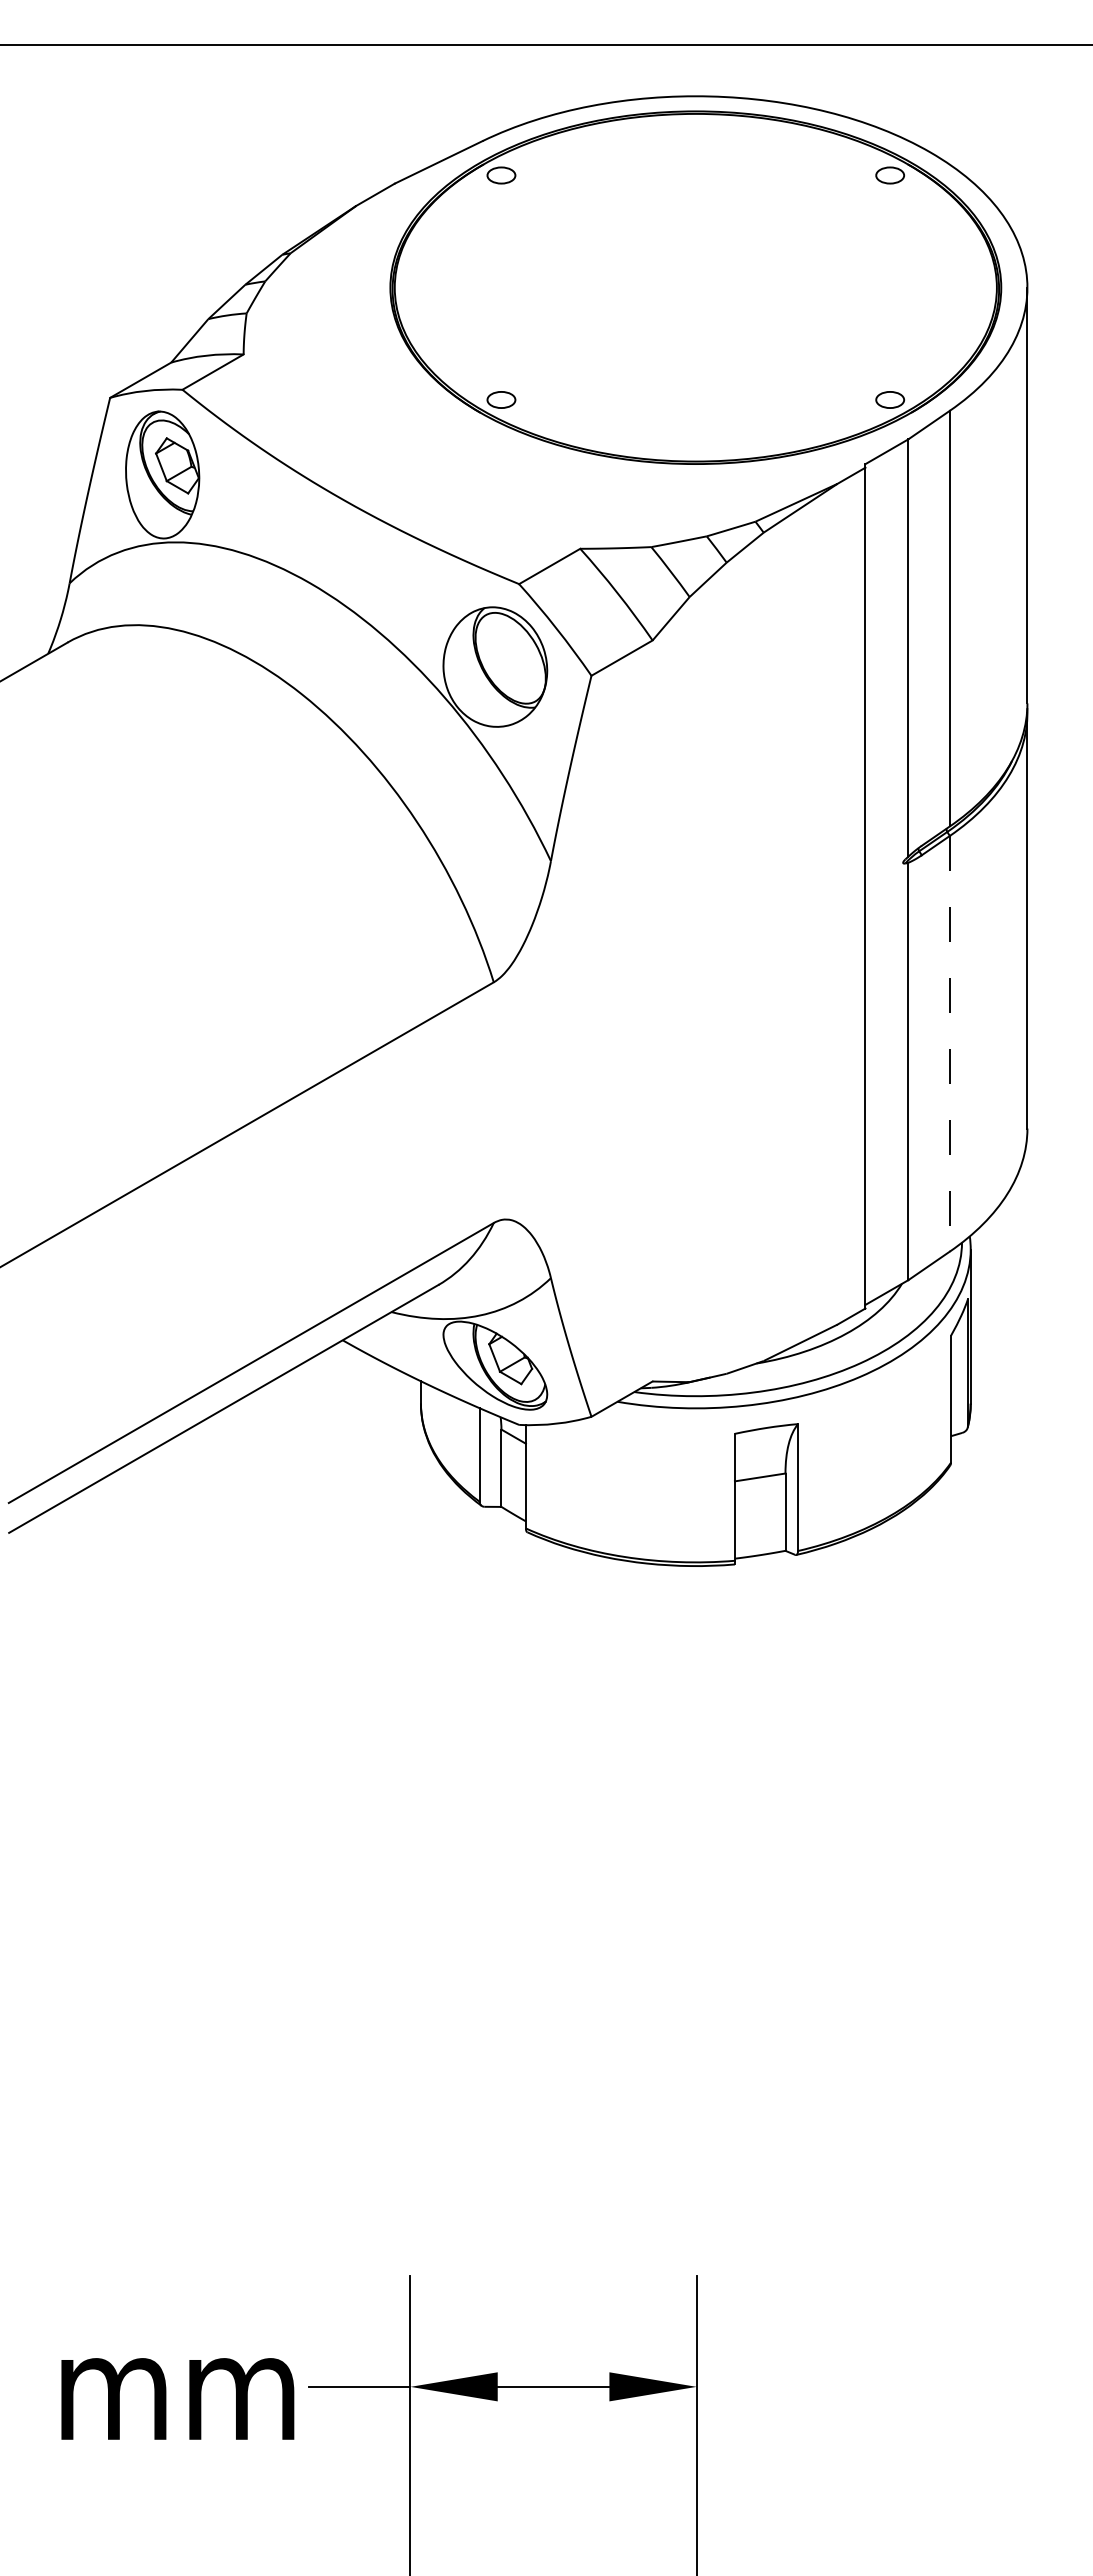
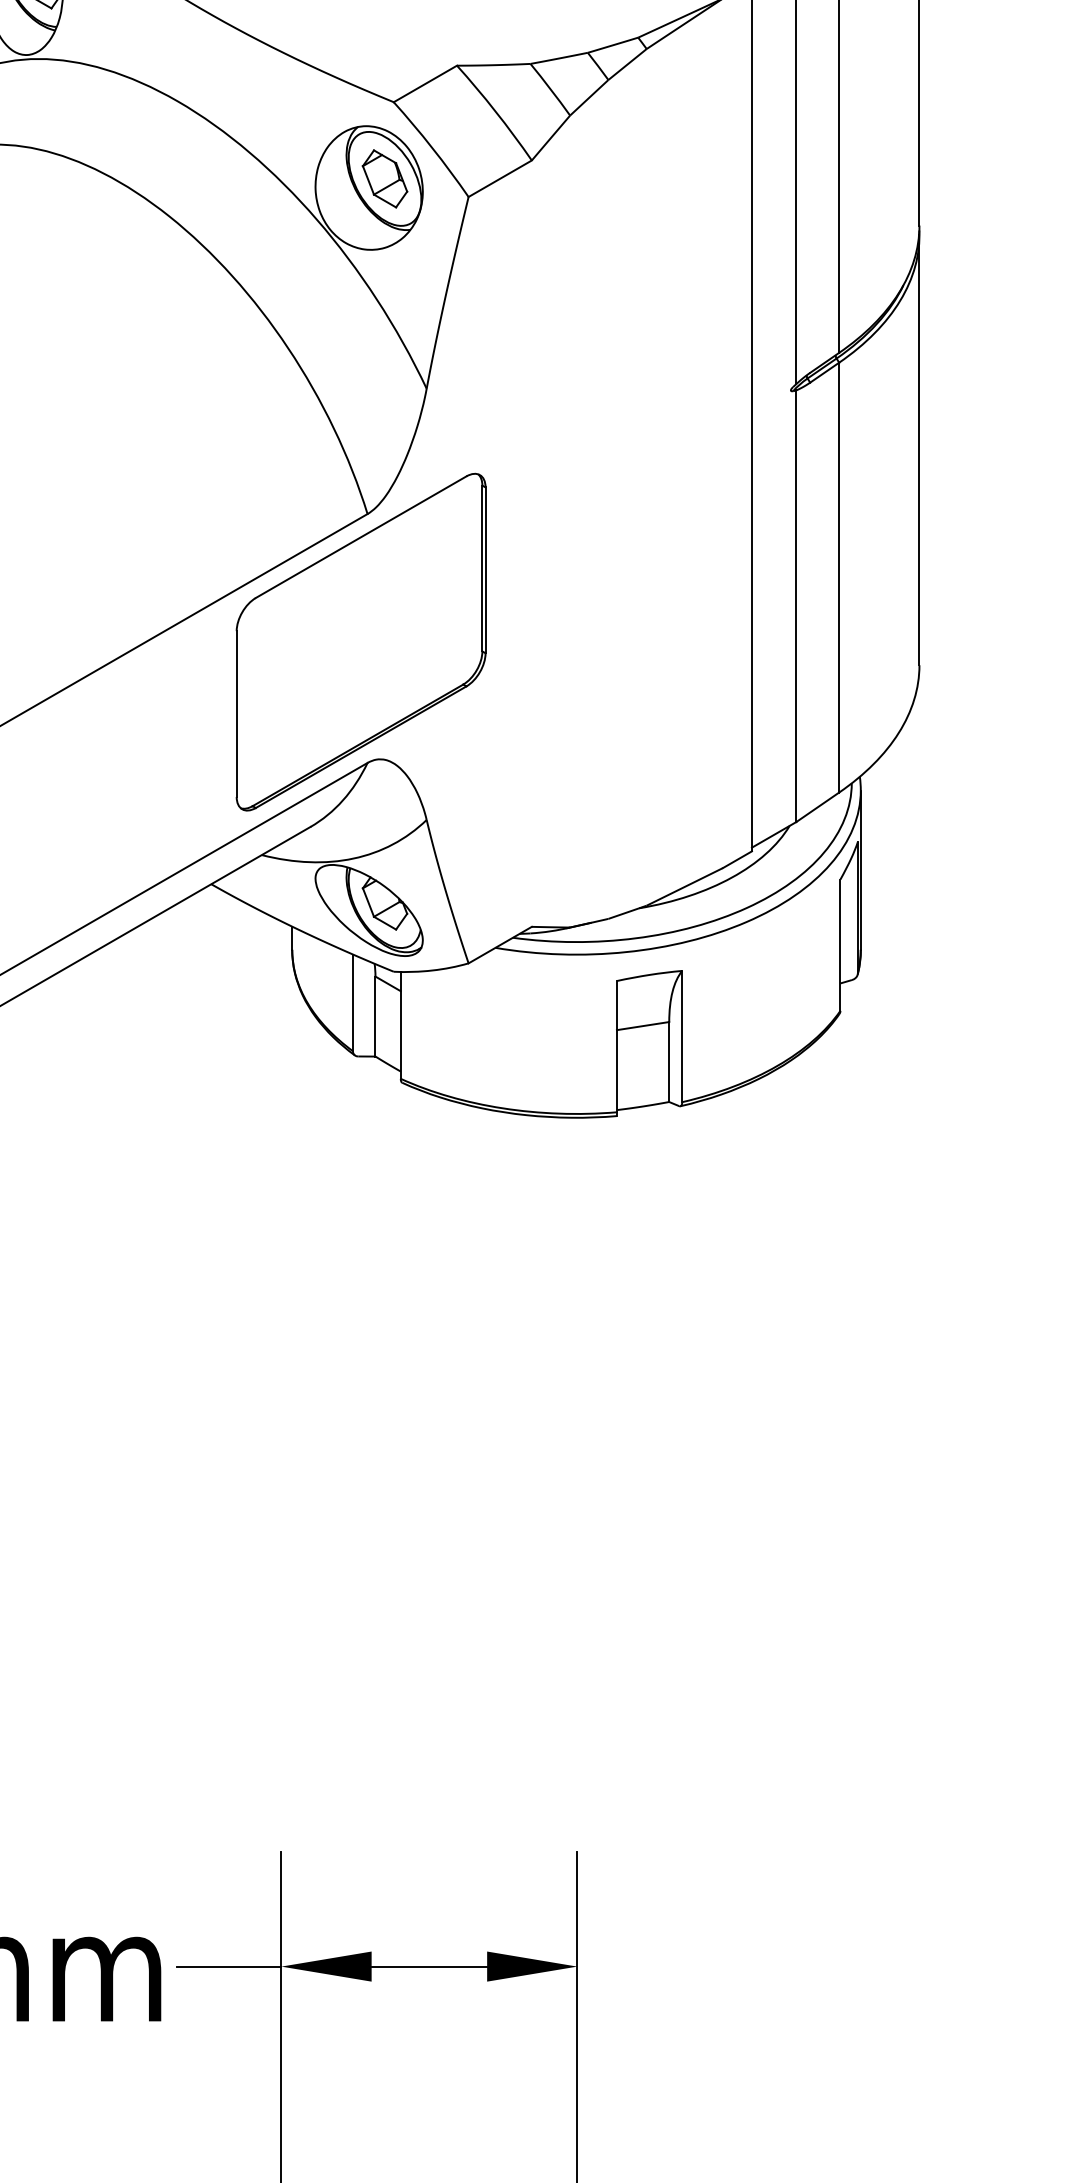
part: (510, 657) -> (384, 178), added
line: (949, 1043) -> (838, 577), dashed -> solid
part: (487, 1105) -> (361, 641), added

